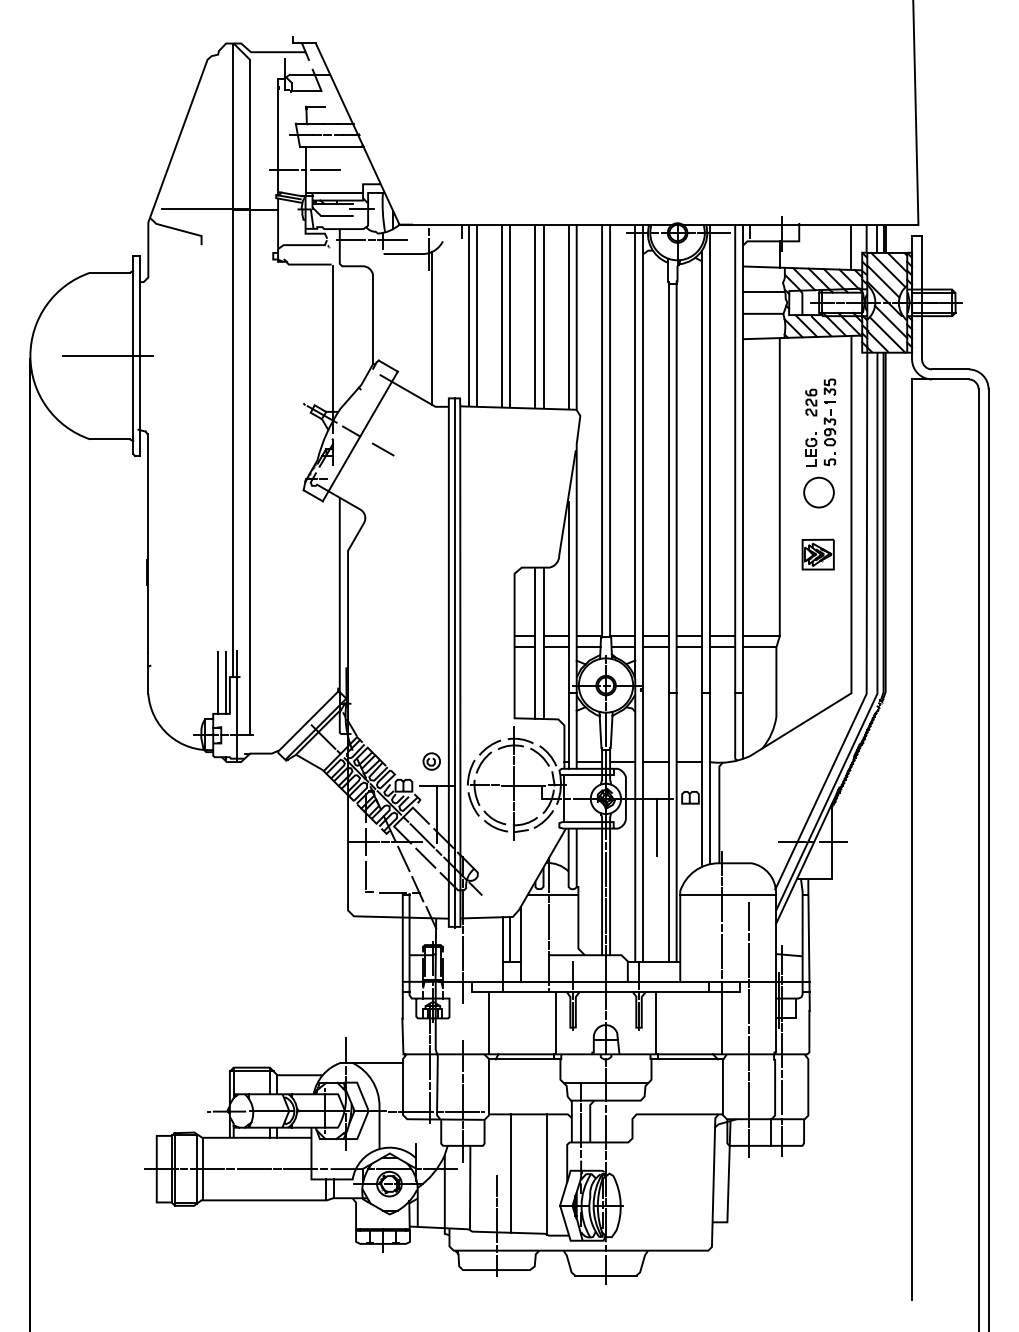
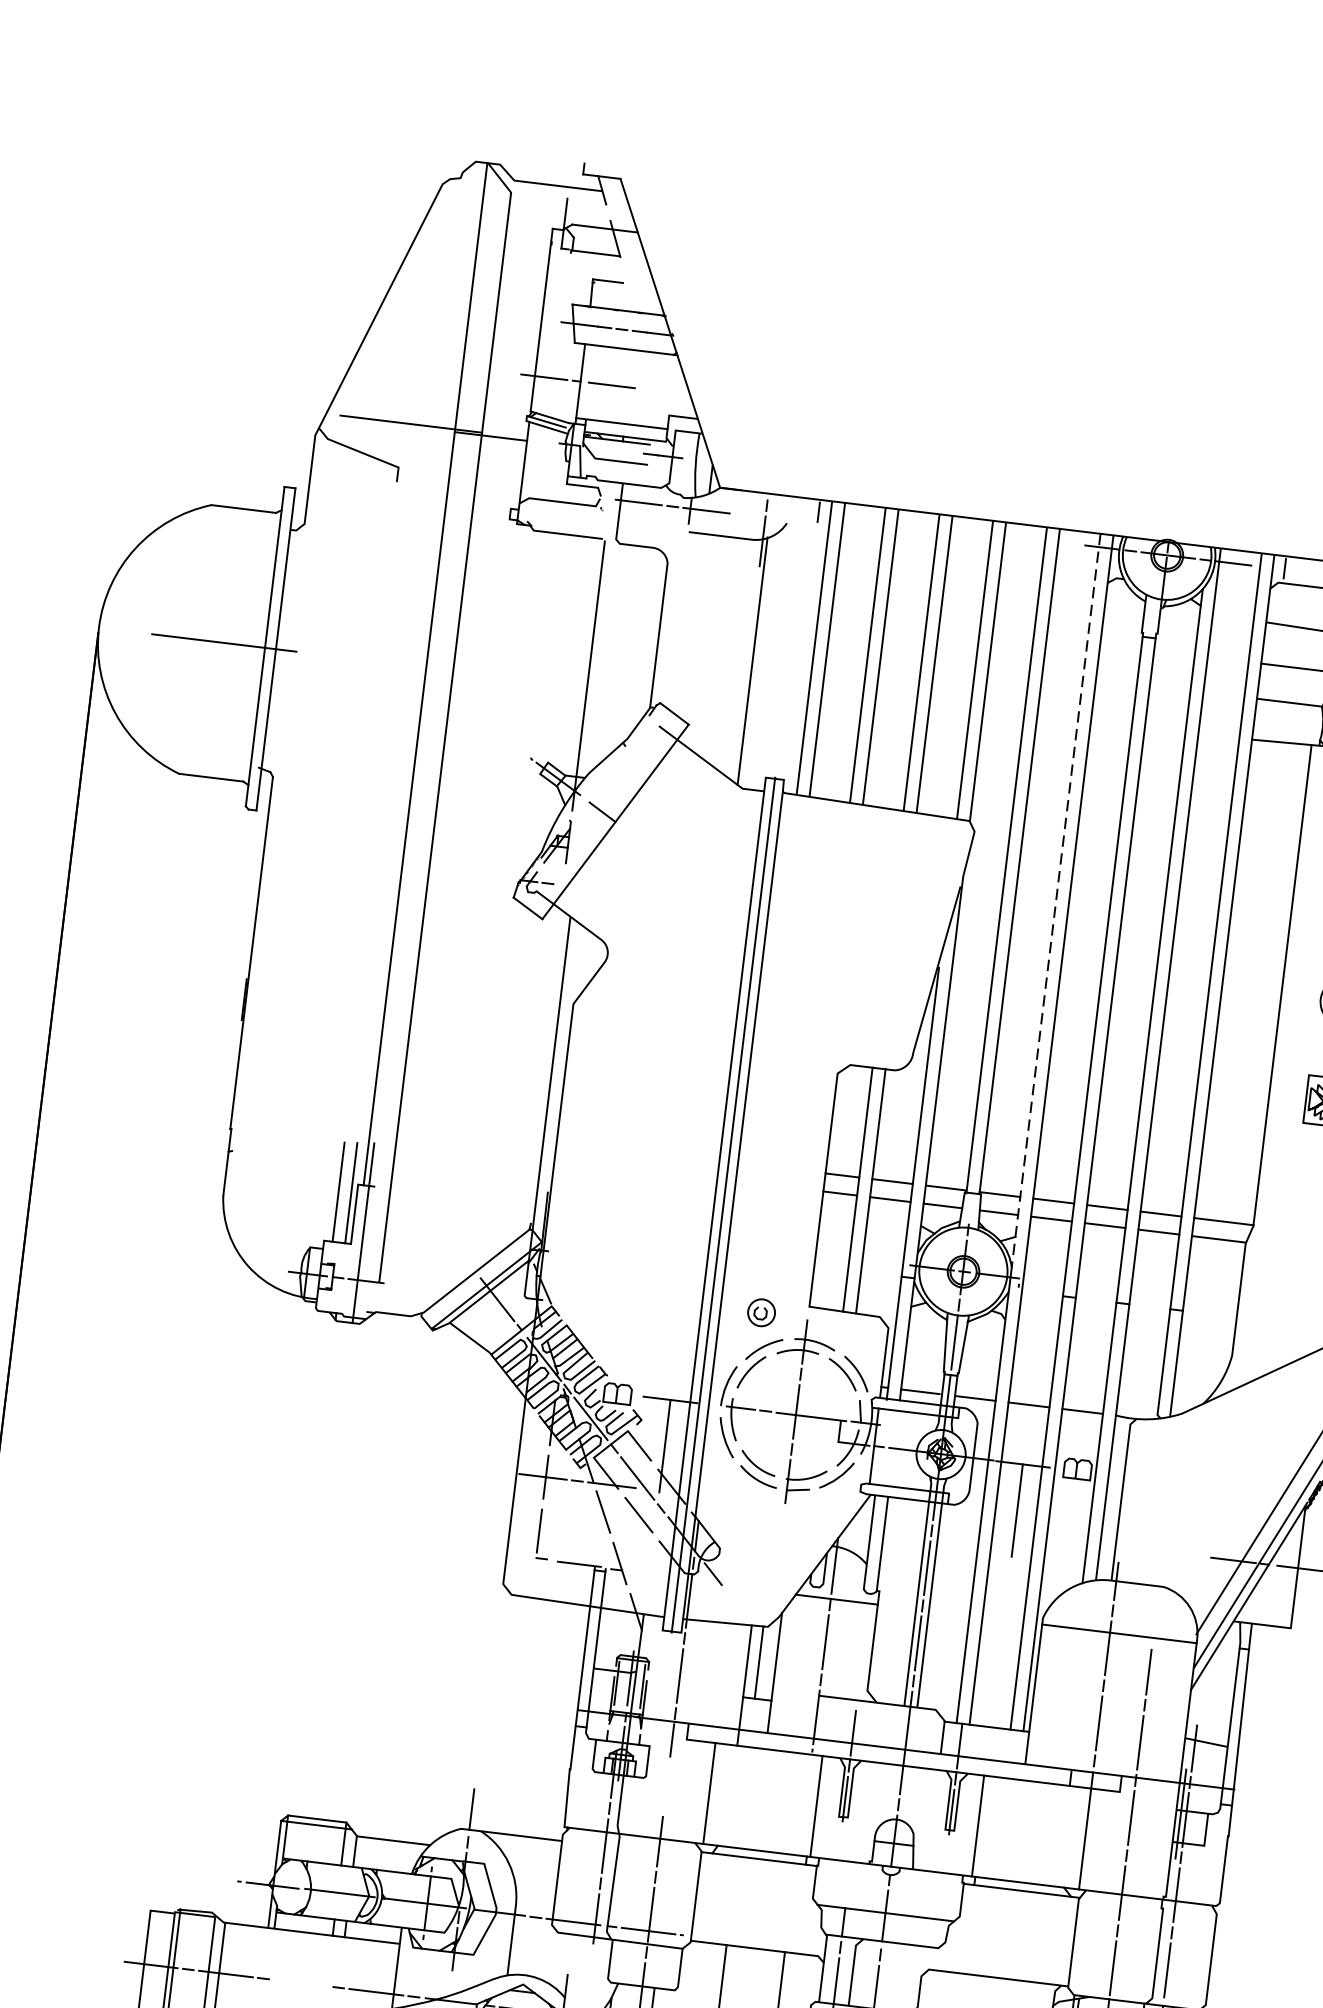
line: (383, 449) -> (650, 847), removed
line: (635, 452) -> (1056, 901), solid -> dashed
part: (431, 761) -> (761, 1312), moved
line: (253, 1169) -> (300, 1983), removed

